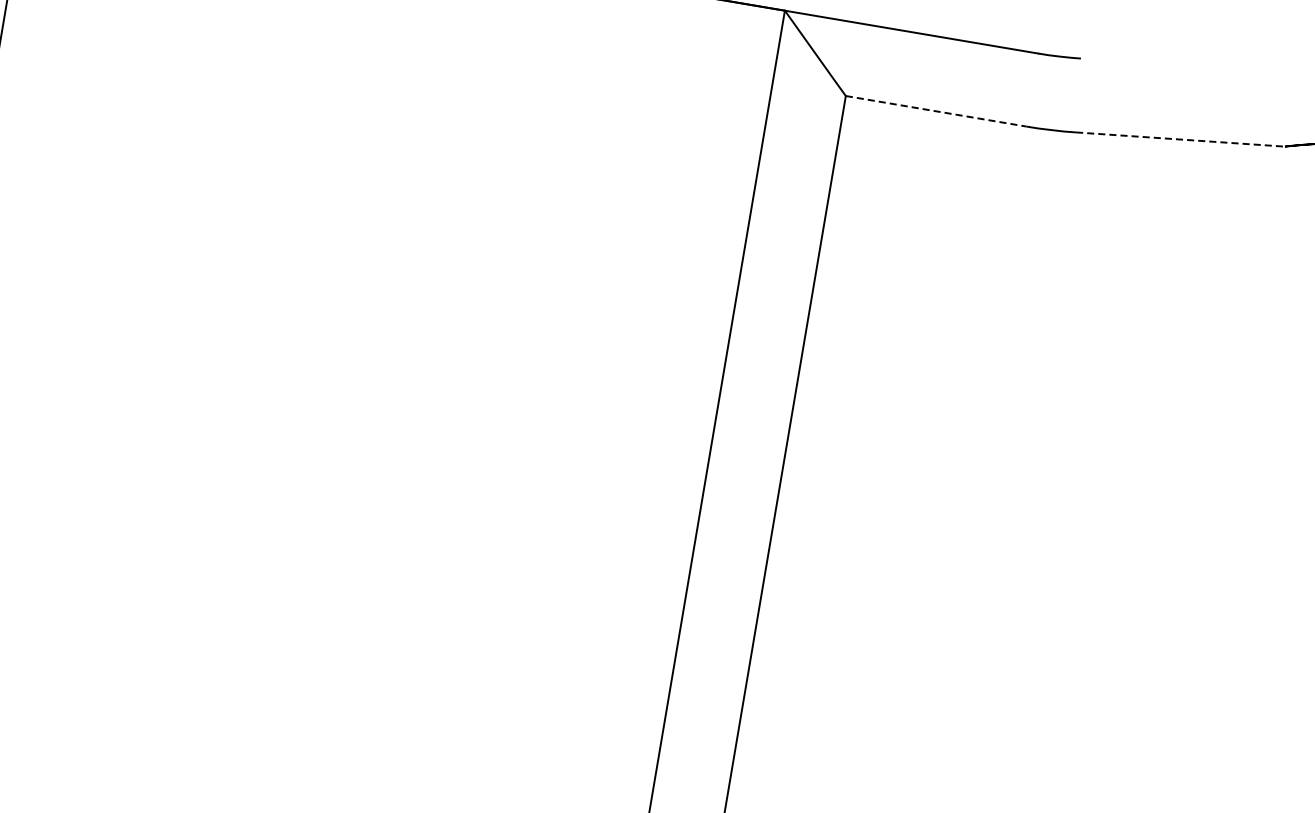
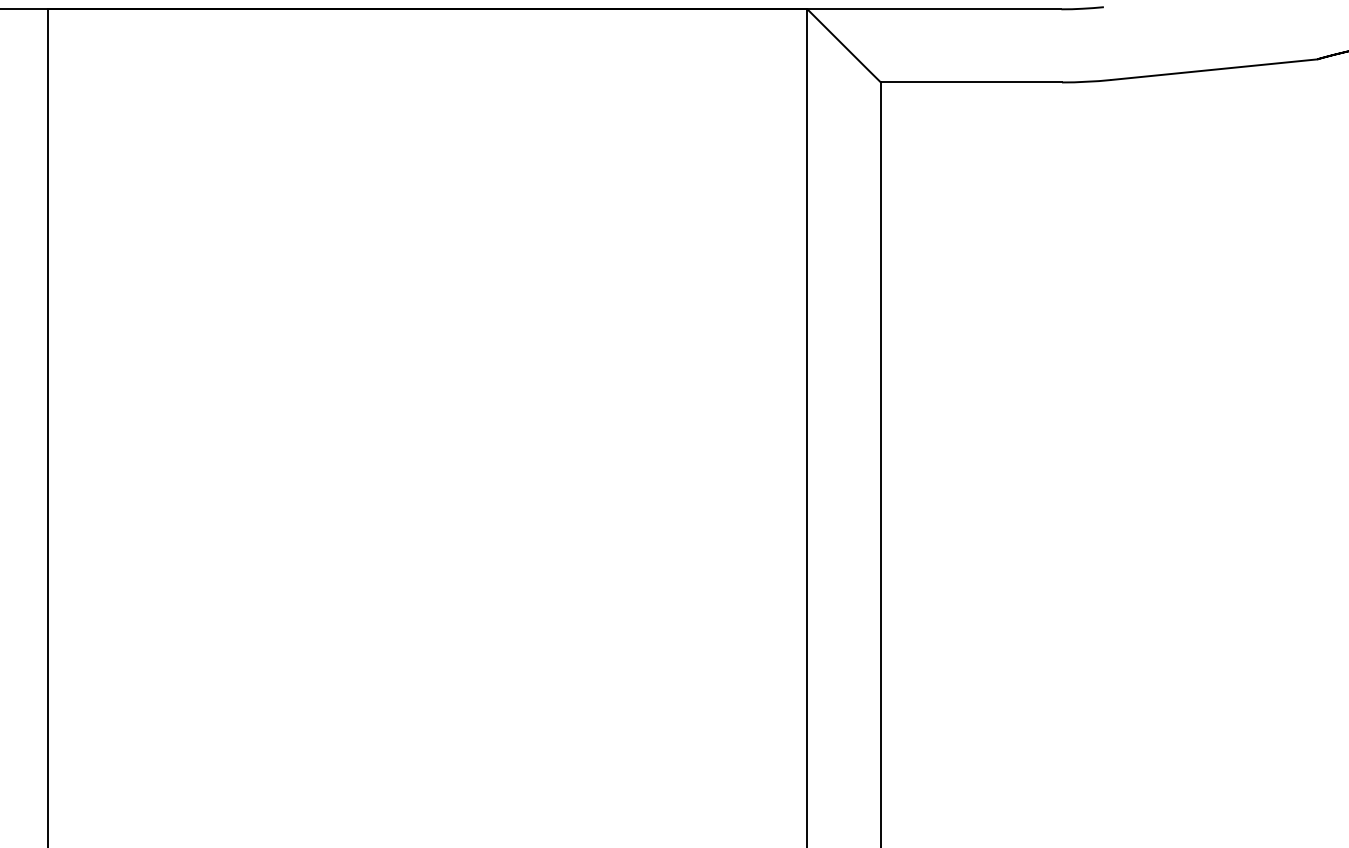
line: (936, 111) -> (971, 82), dashed -> solid
line: (1180, 139) -> (1214, 69), dashed -> solid

